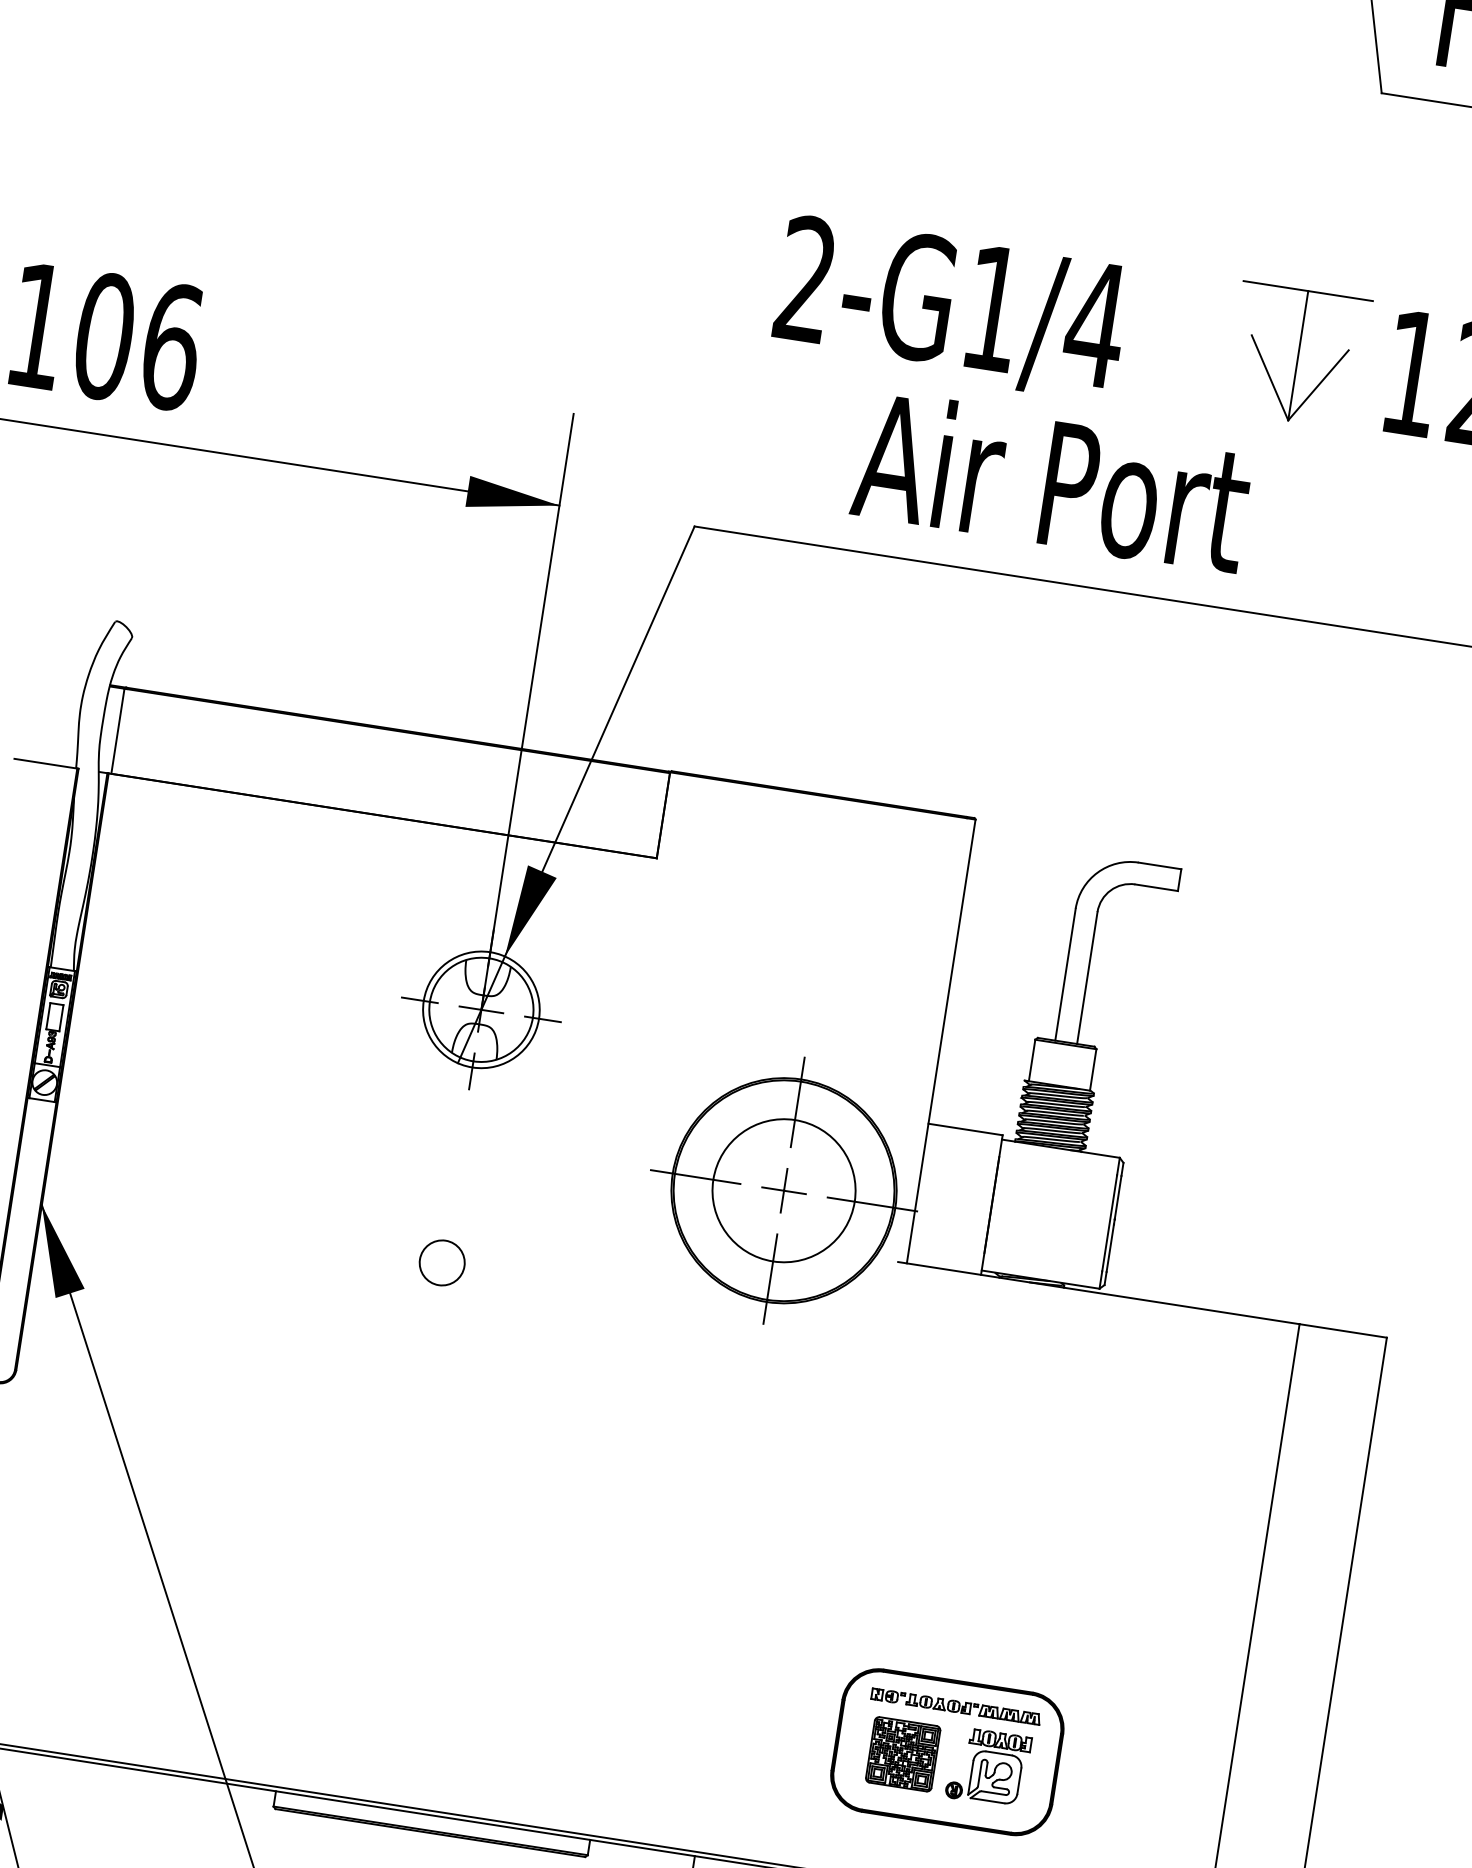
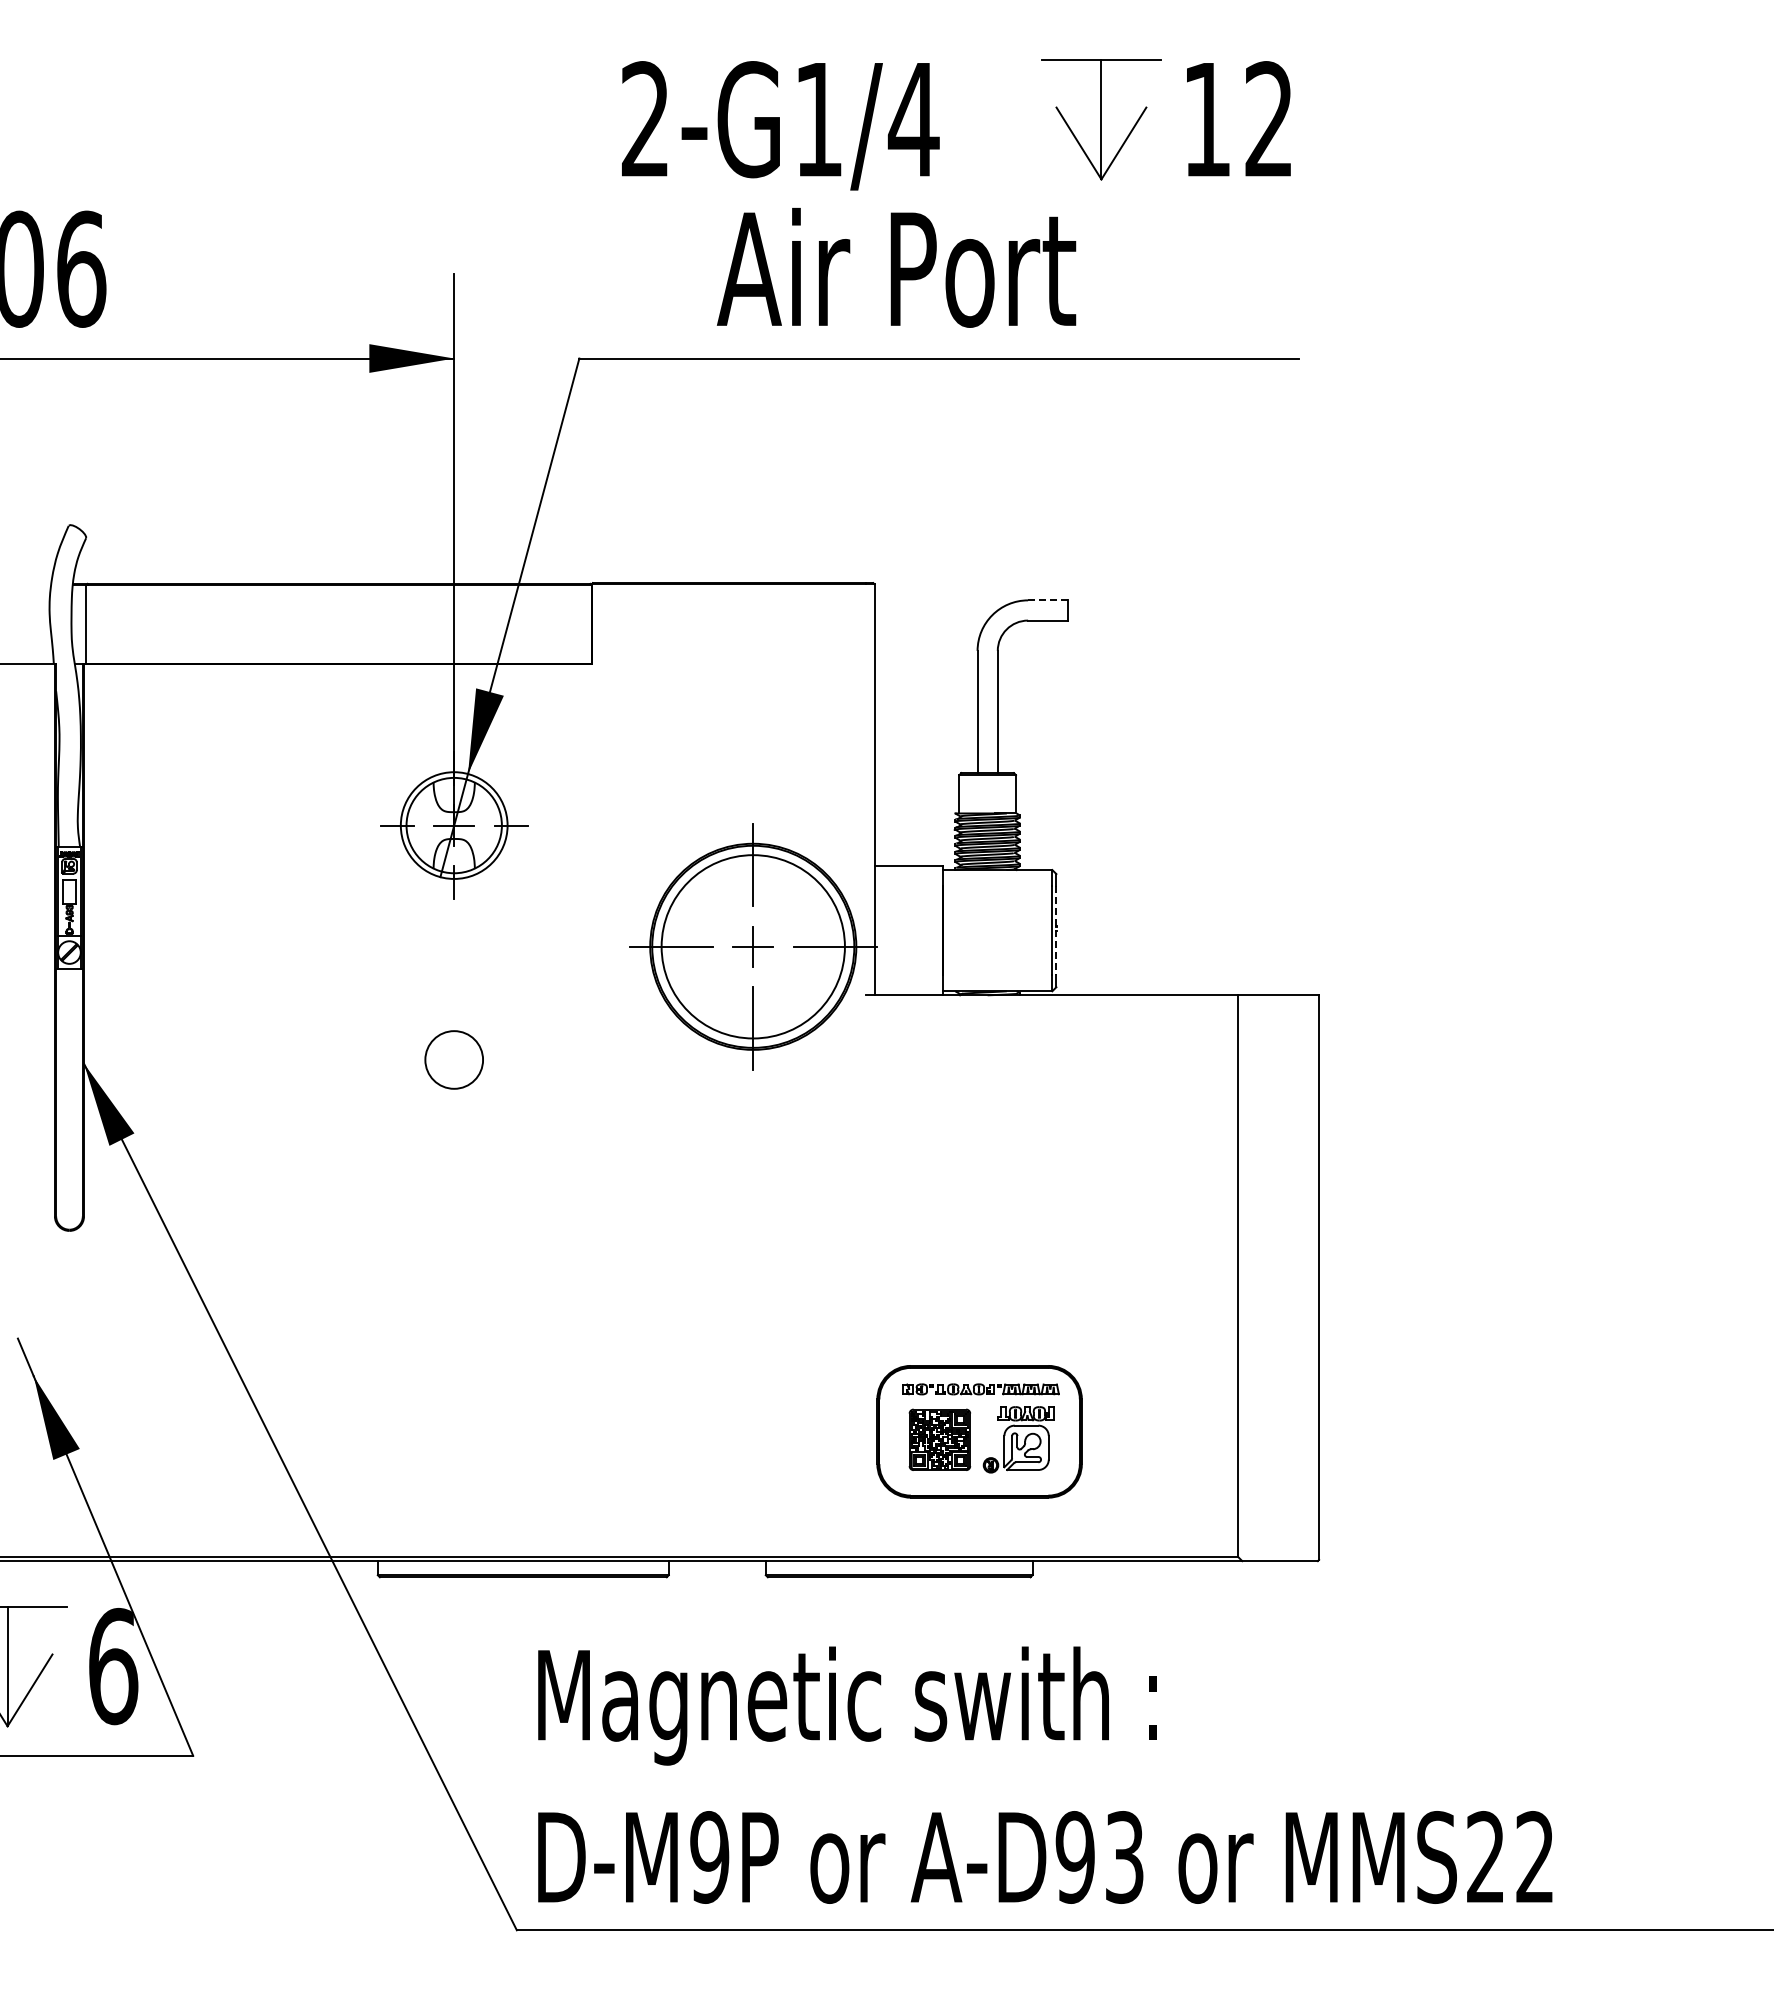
line: (1159, 865) -> (1047, 600), solid -> dashed
circle: (783, 1190) -> (752, 946), size x1.4
line: (1114, 1224) -> (1056, 931), solid -> dashed
circle: (441, 1262) -> (453, 1059), size x1.4

